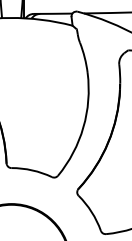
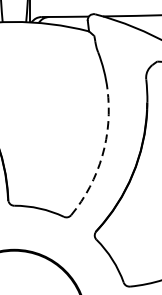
arc: (83, 127) -> (102, 156), solid -> dashed

